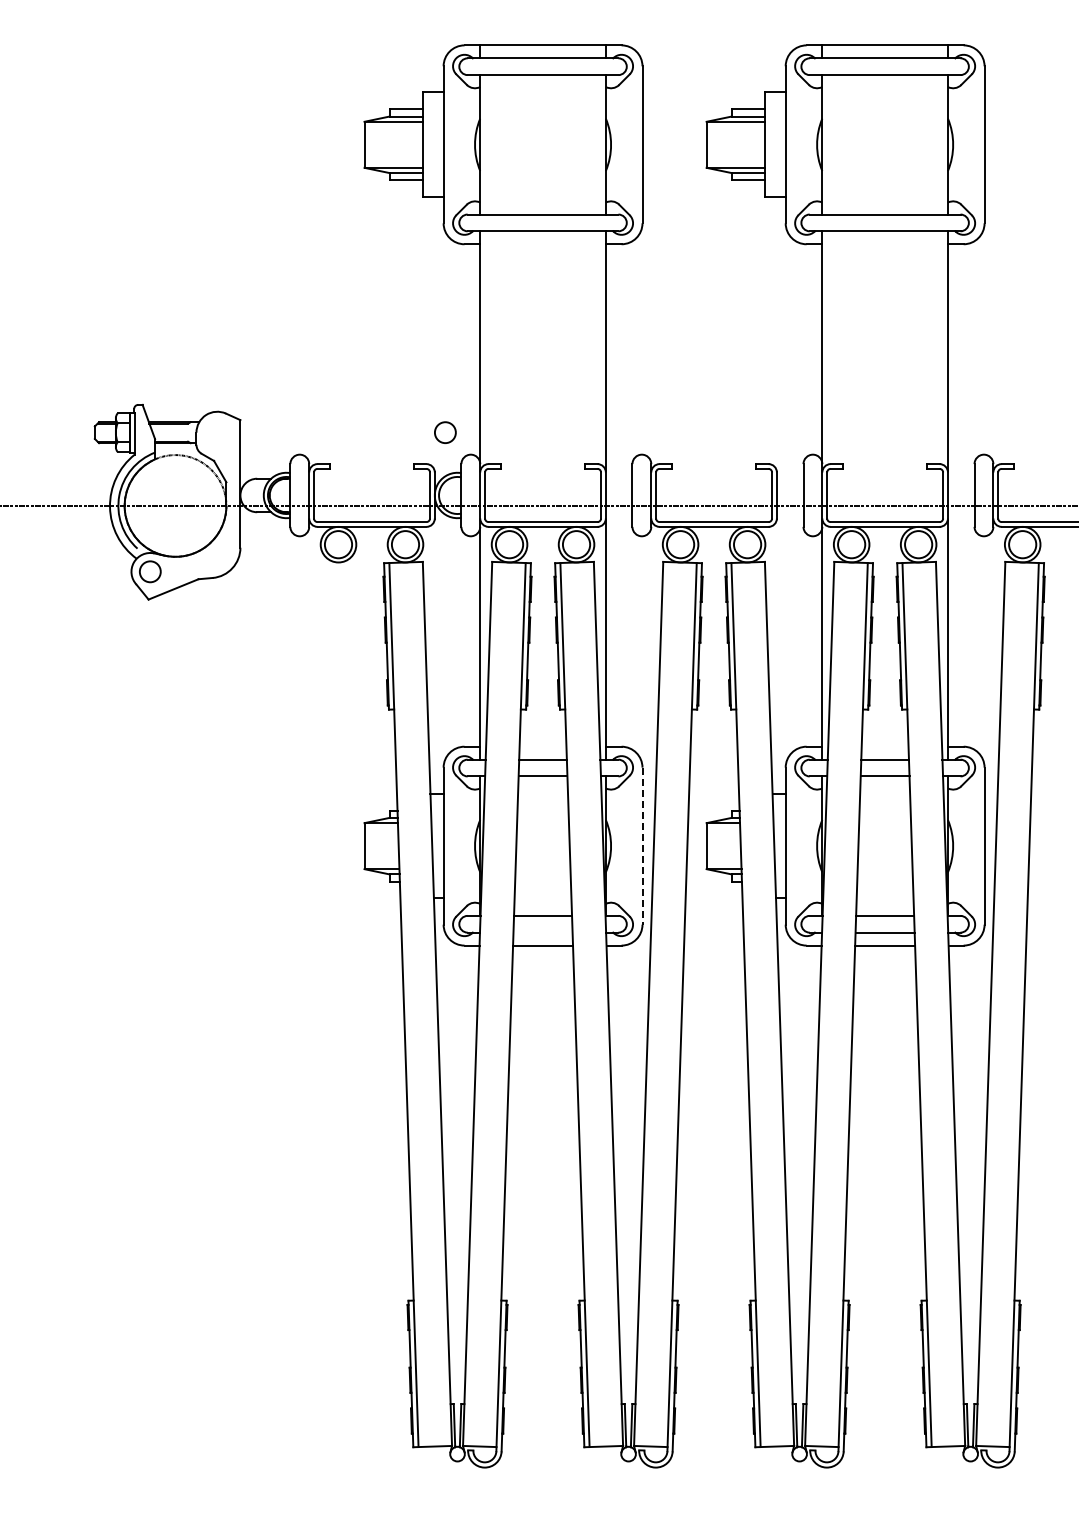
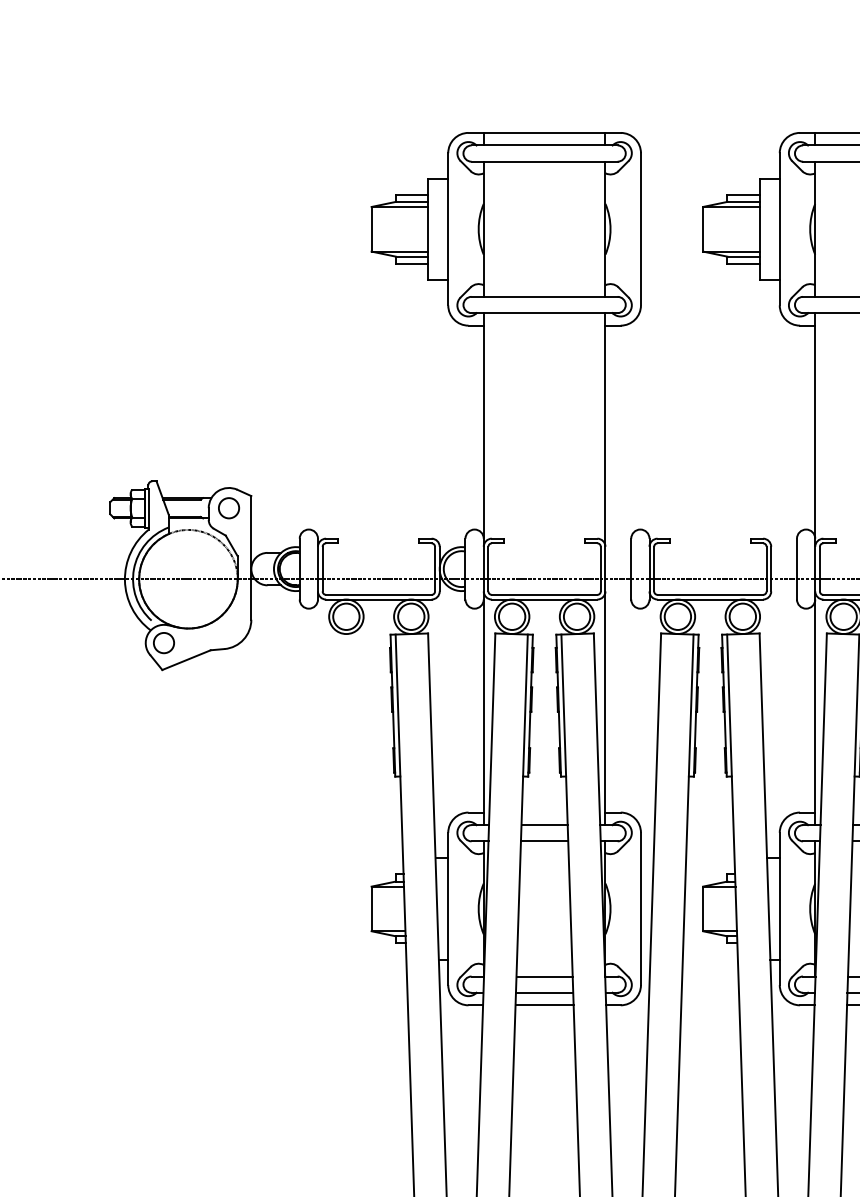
circle: (445, 432) -> (229, 508), moved
line: (642, 846) -> (640, 909), dashed -> solid
line: (542, 932) -> (544, 992), added

